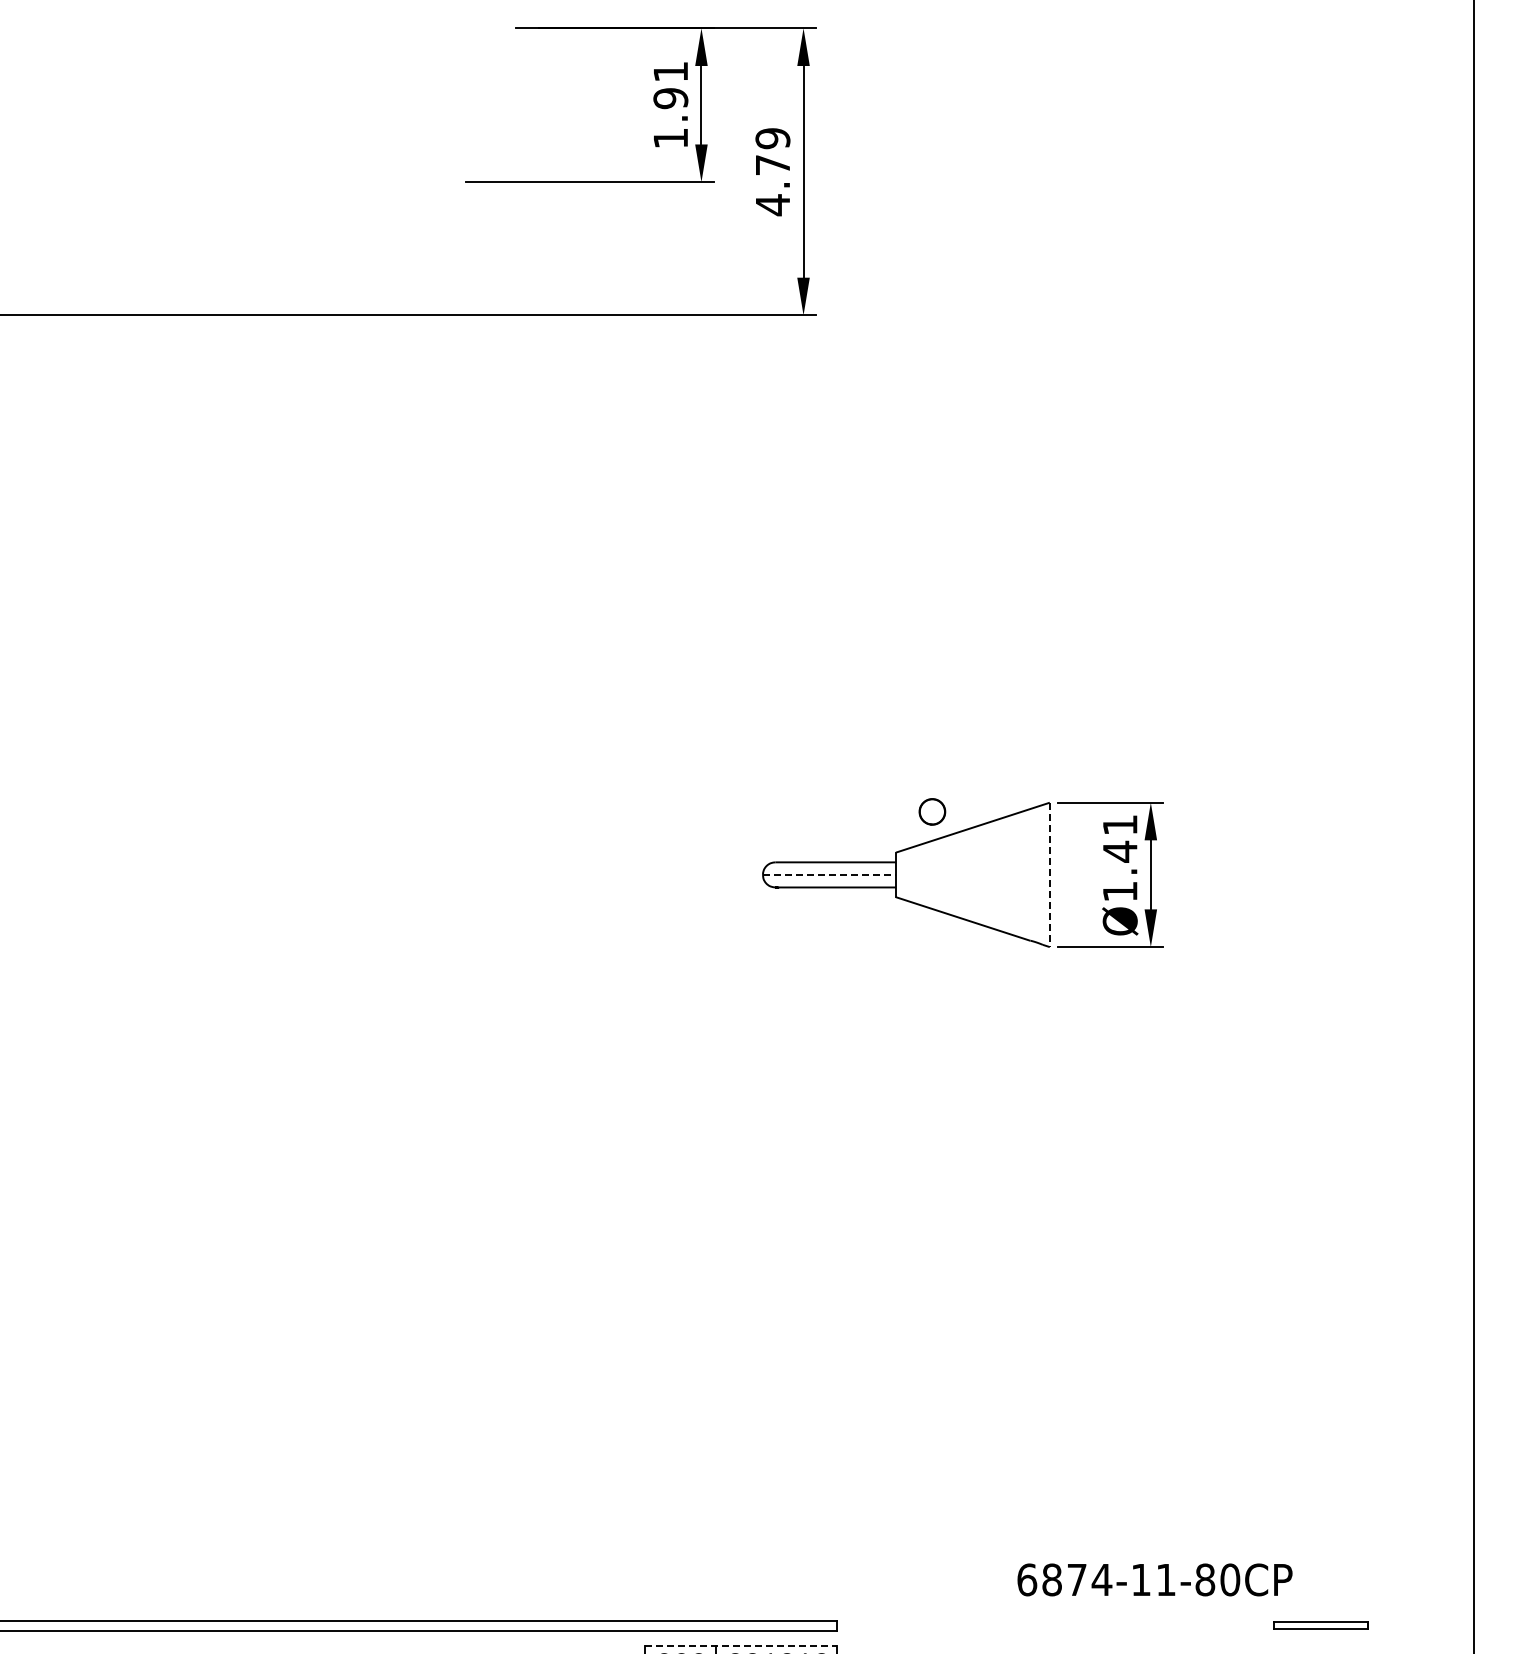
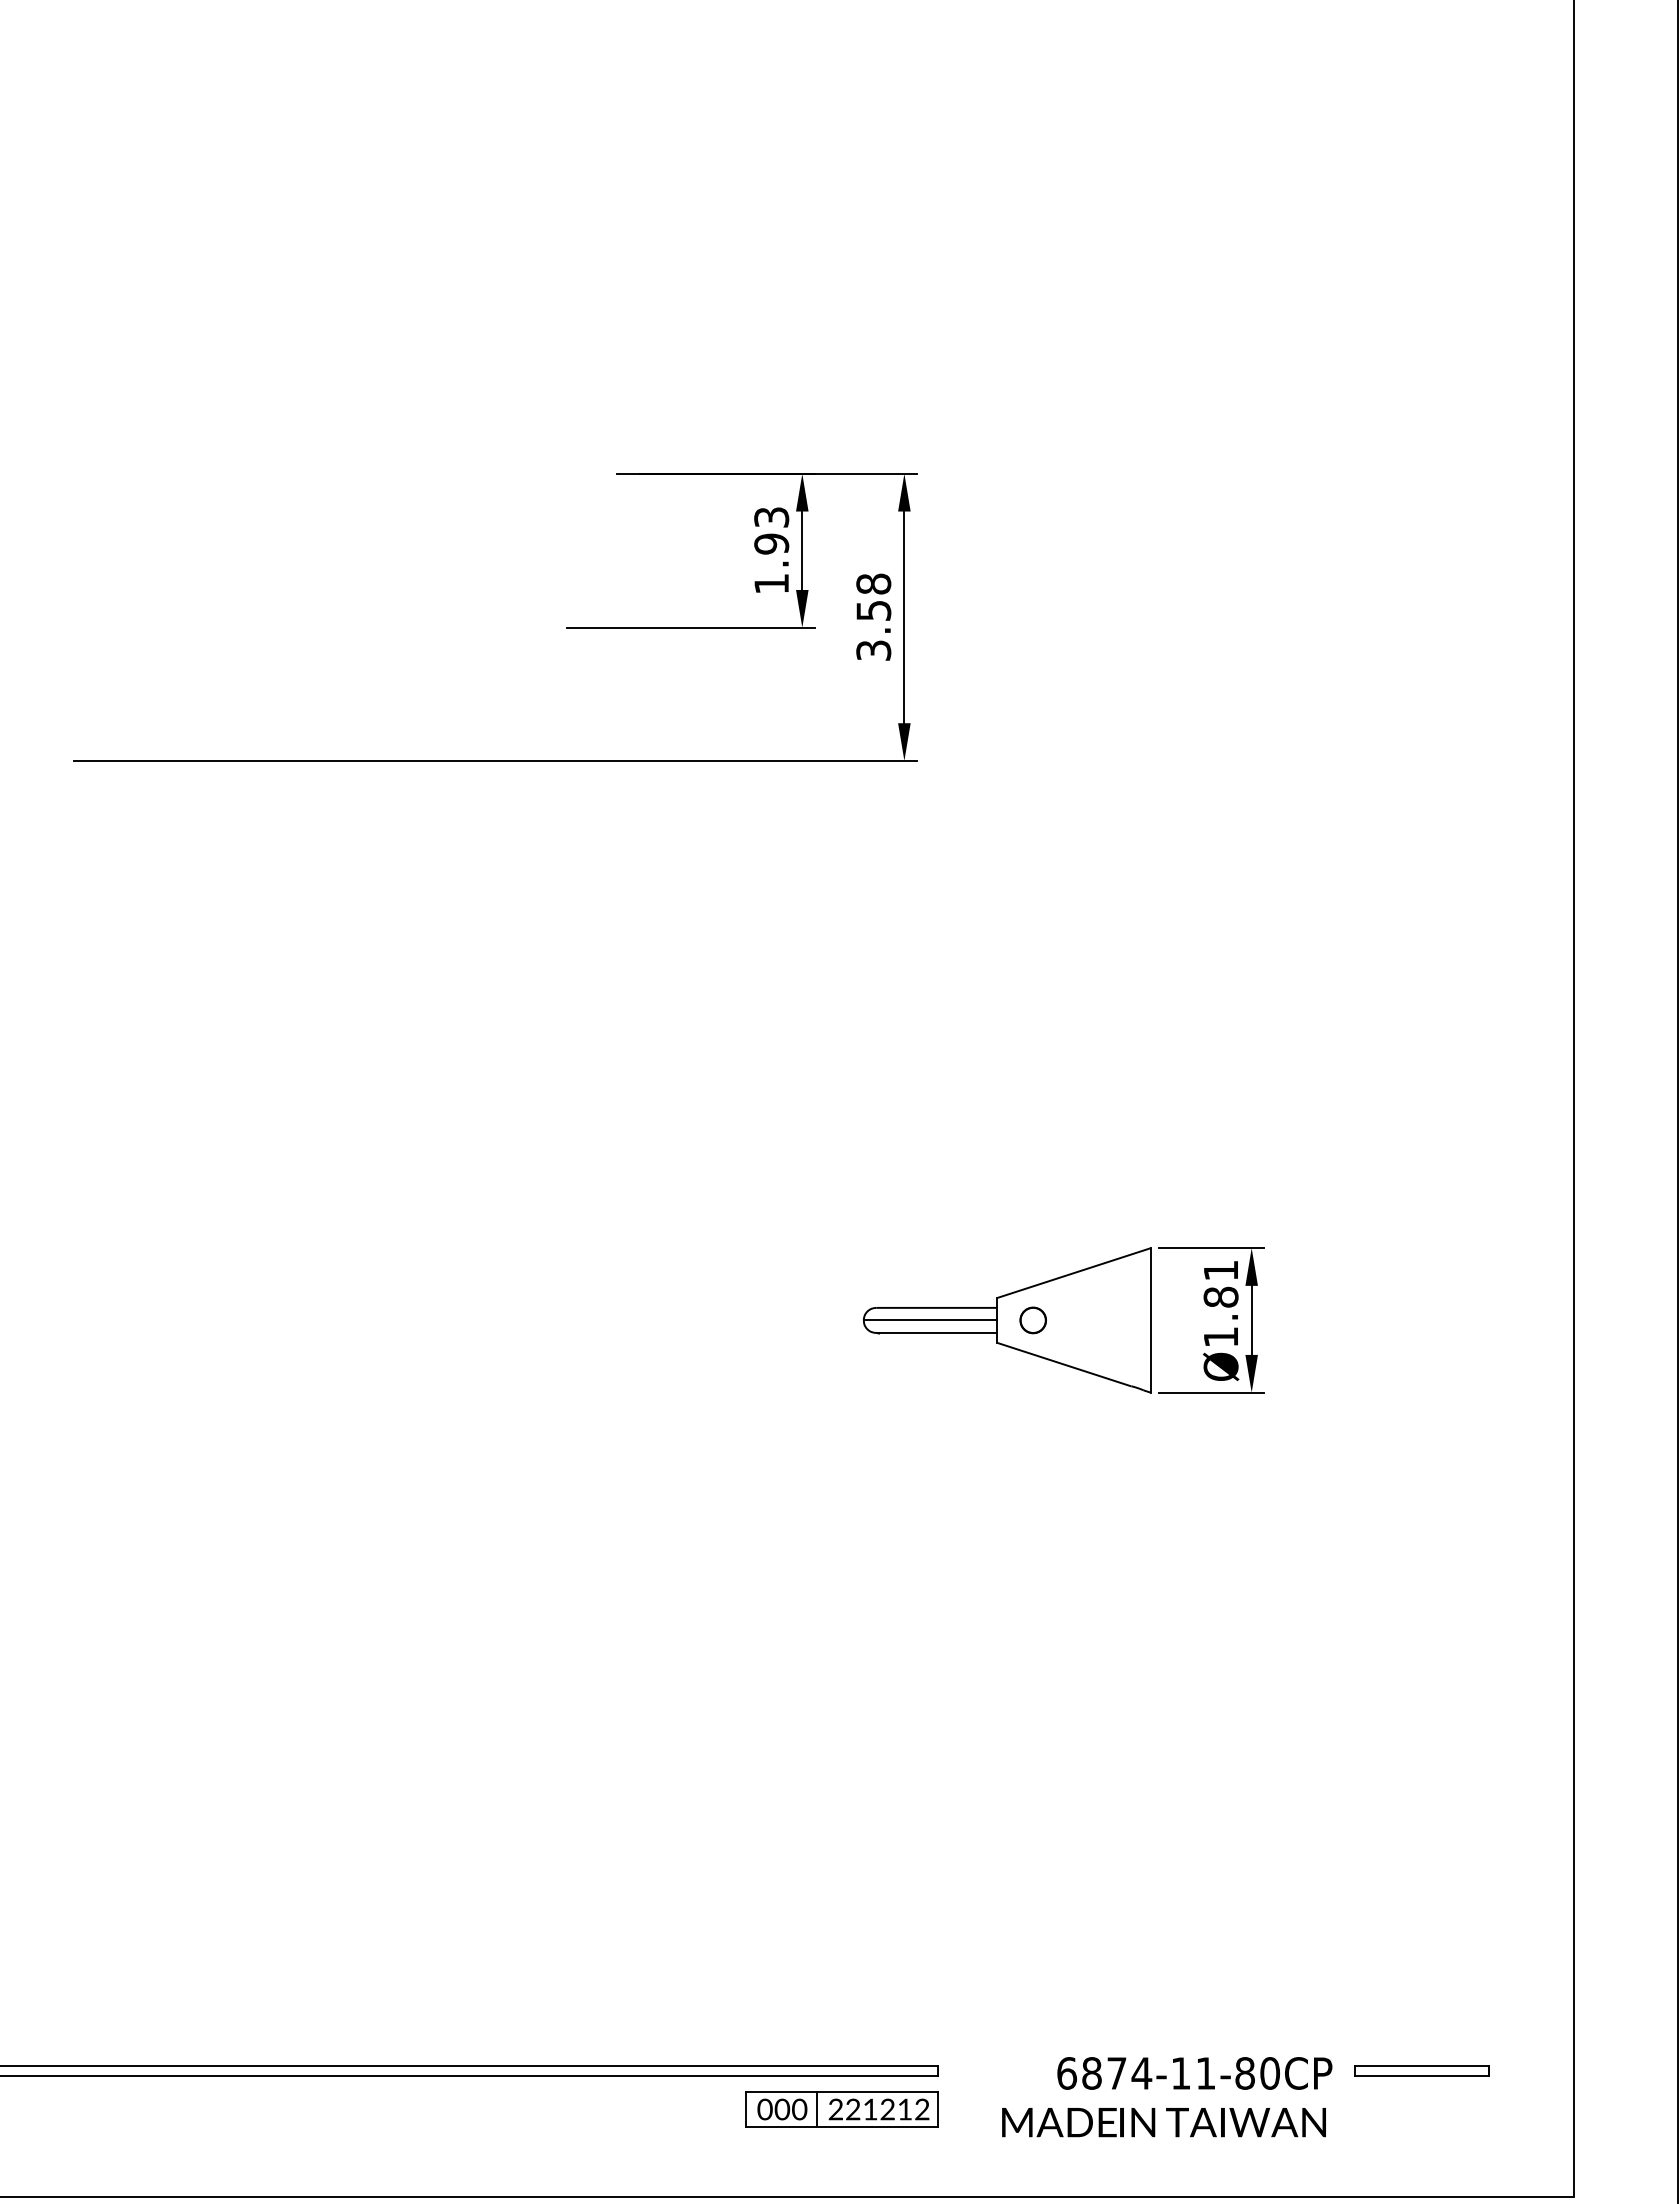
text: (670, 71) -> (771, 517), 1.91 -> 1.93
text: (772, 171) -> (873, 617), 4.79 -> 3.58
part: (931, 811) -> (1032, 1320), moved
text: (1119, 851) -> (1220, 1297), Ø1.41 -> Ø1.81
line: (829, 874) -> (930, 1320), dashed -> solid
line: (1049, 874) -> (1150, 1320), dashed -> solid
text: (1154, 1579) -> (1194, 2073), moved
part: (1320, 1624) -> (1421, 2070), size x1.43
line: (741, 1645) -> (842, 2091), dashed -> solid

